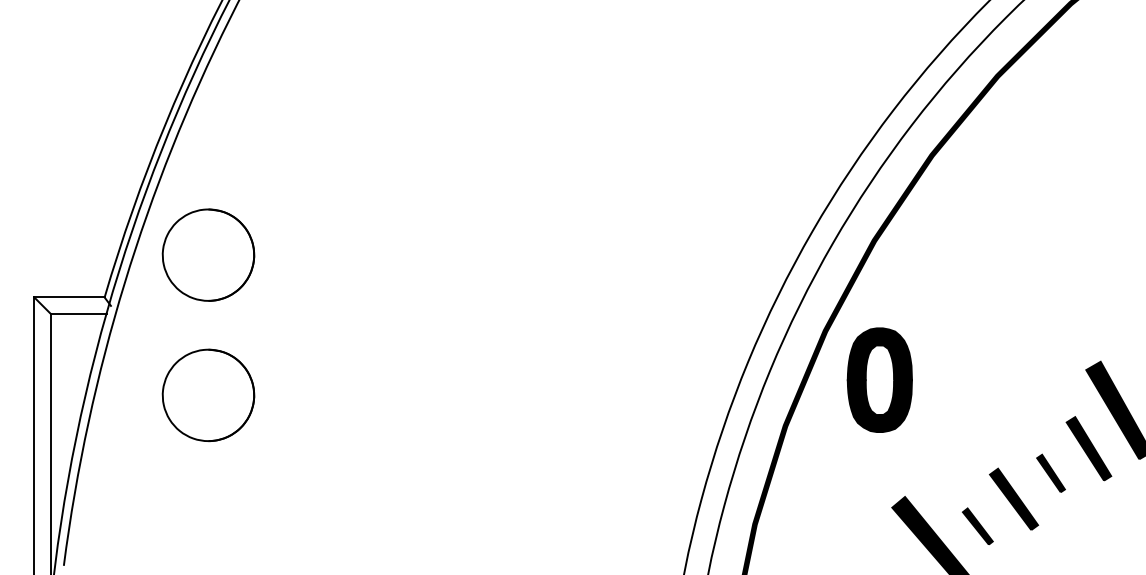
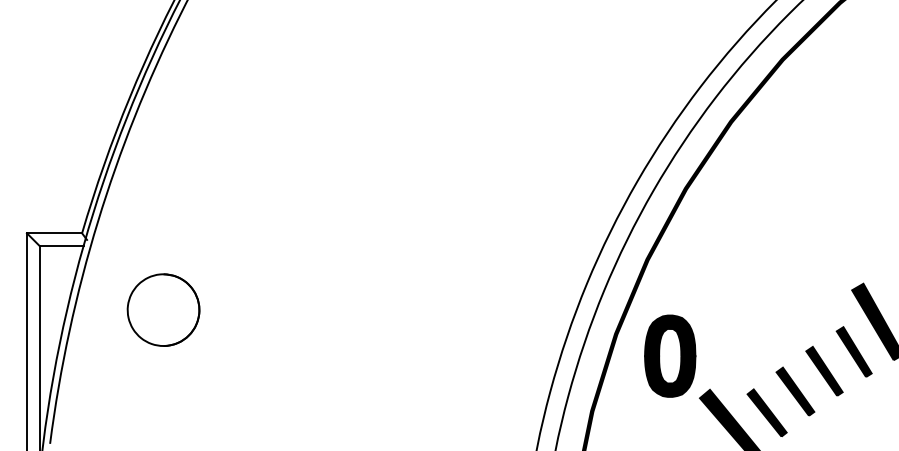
part: (208, 254) -> (163, 199), removed
part: (880, 379) -> (670, 355), moved
part: (1051, 473) -> (824, 371), size x1.67
part: (977, 525) -> (766, 412), size x1.67

